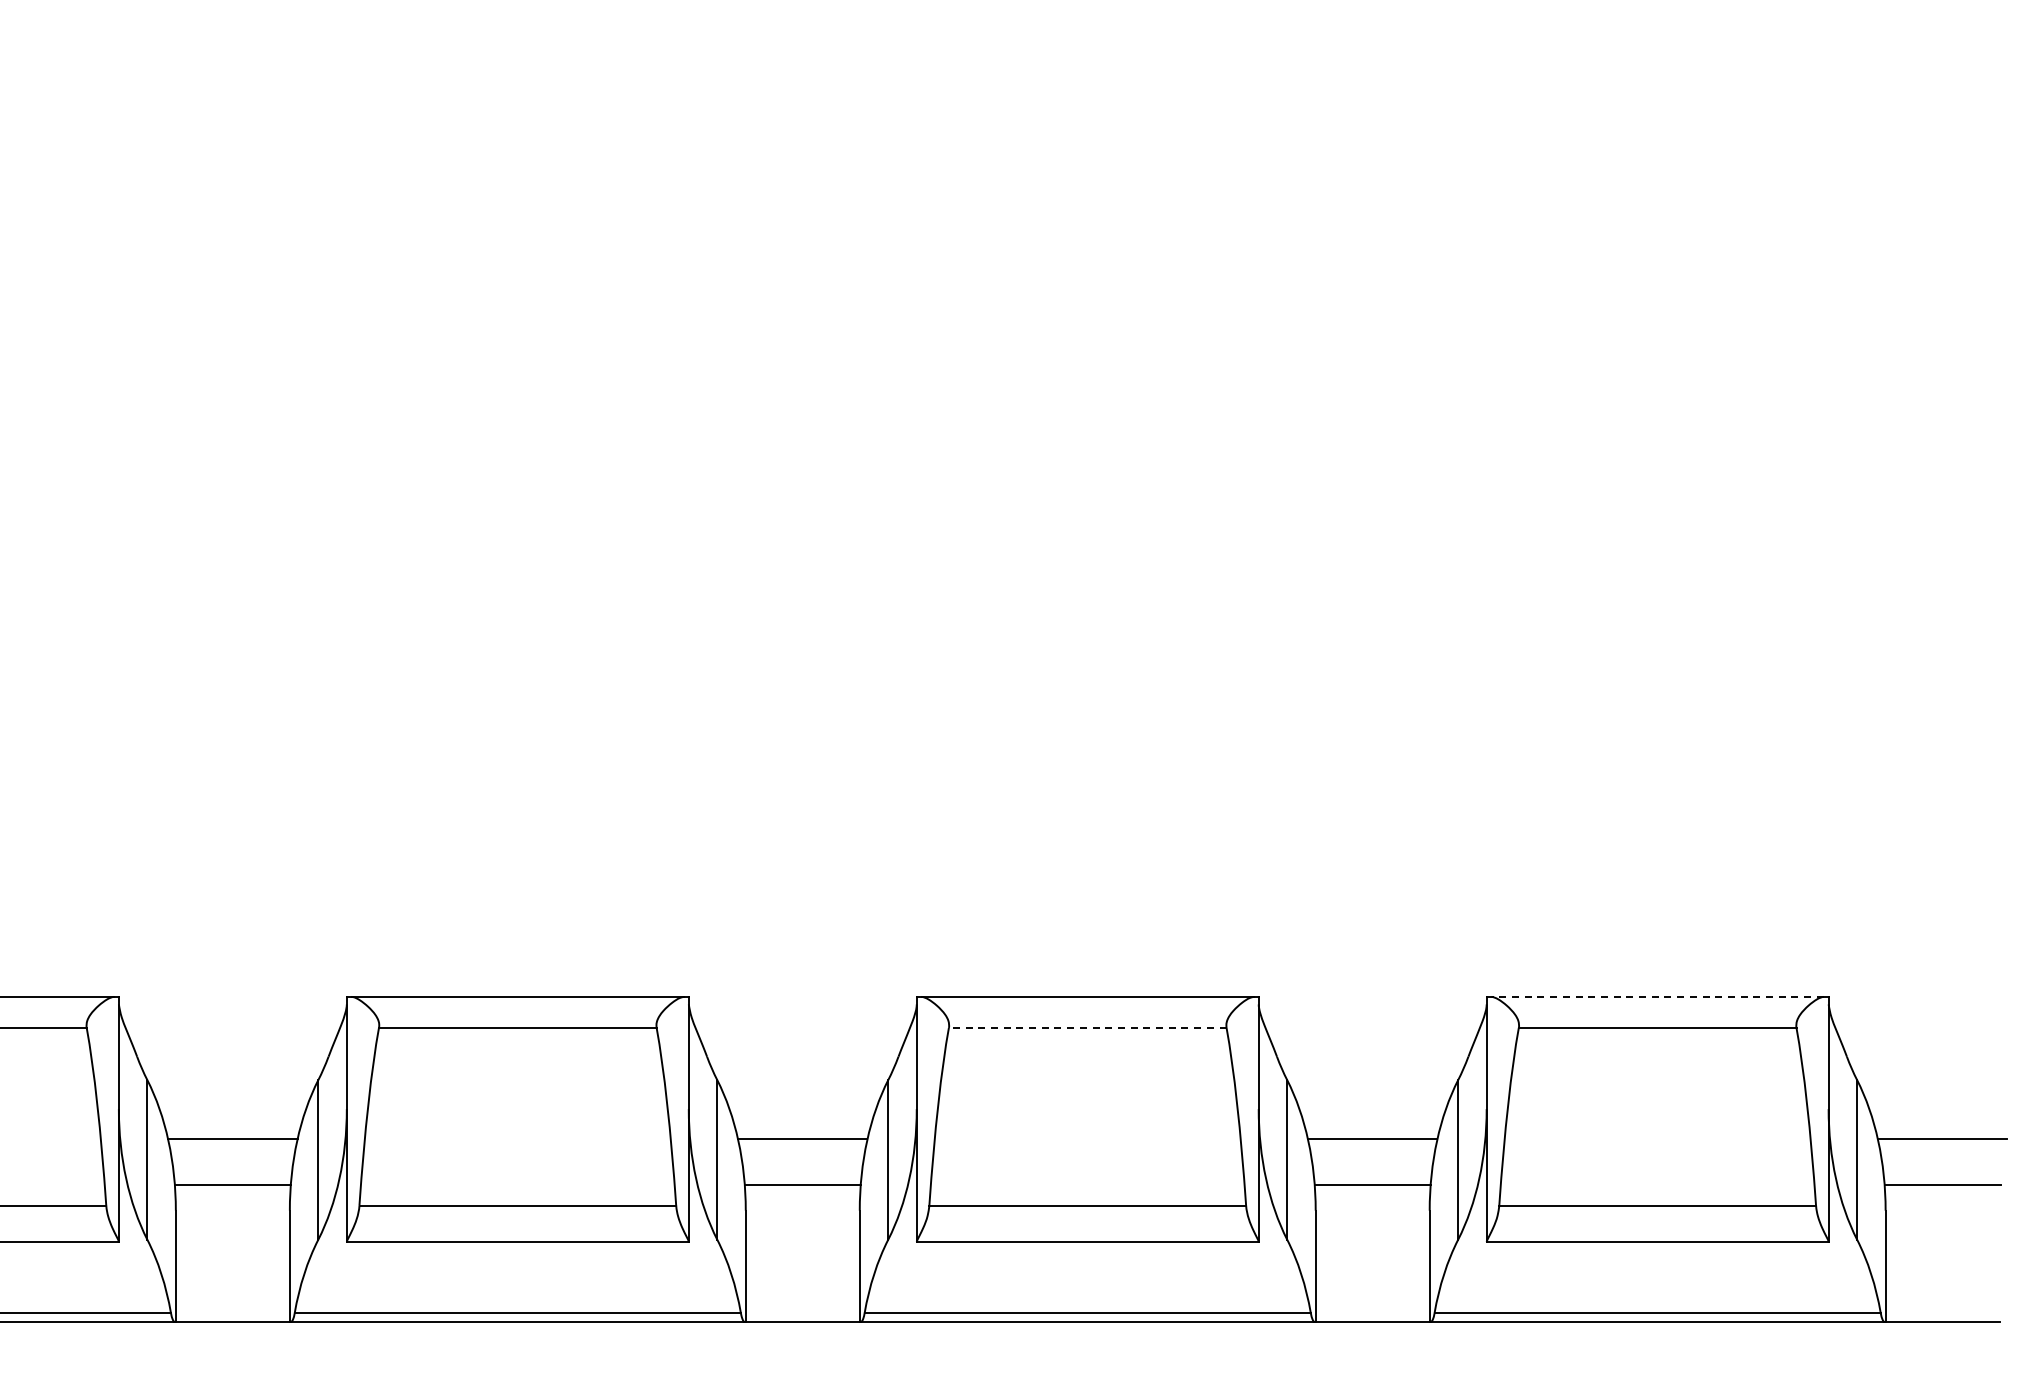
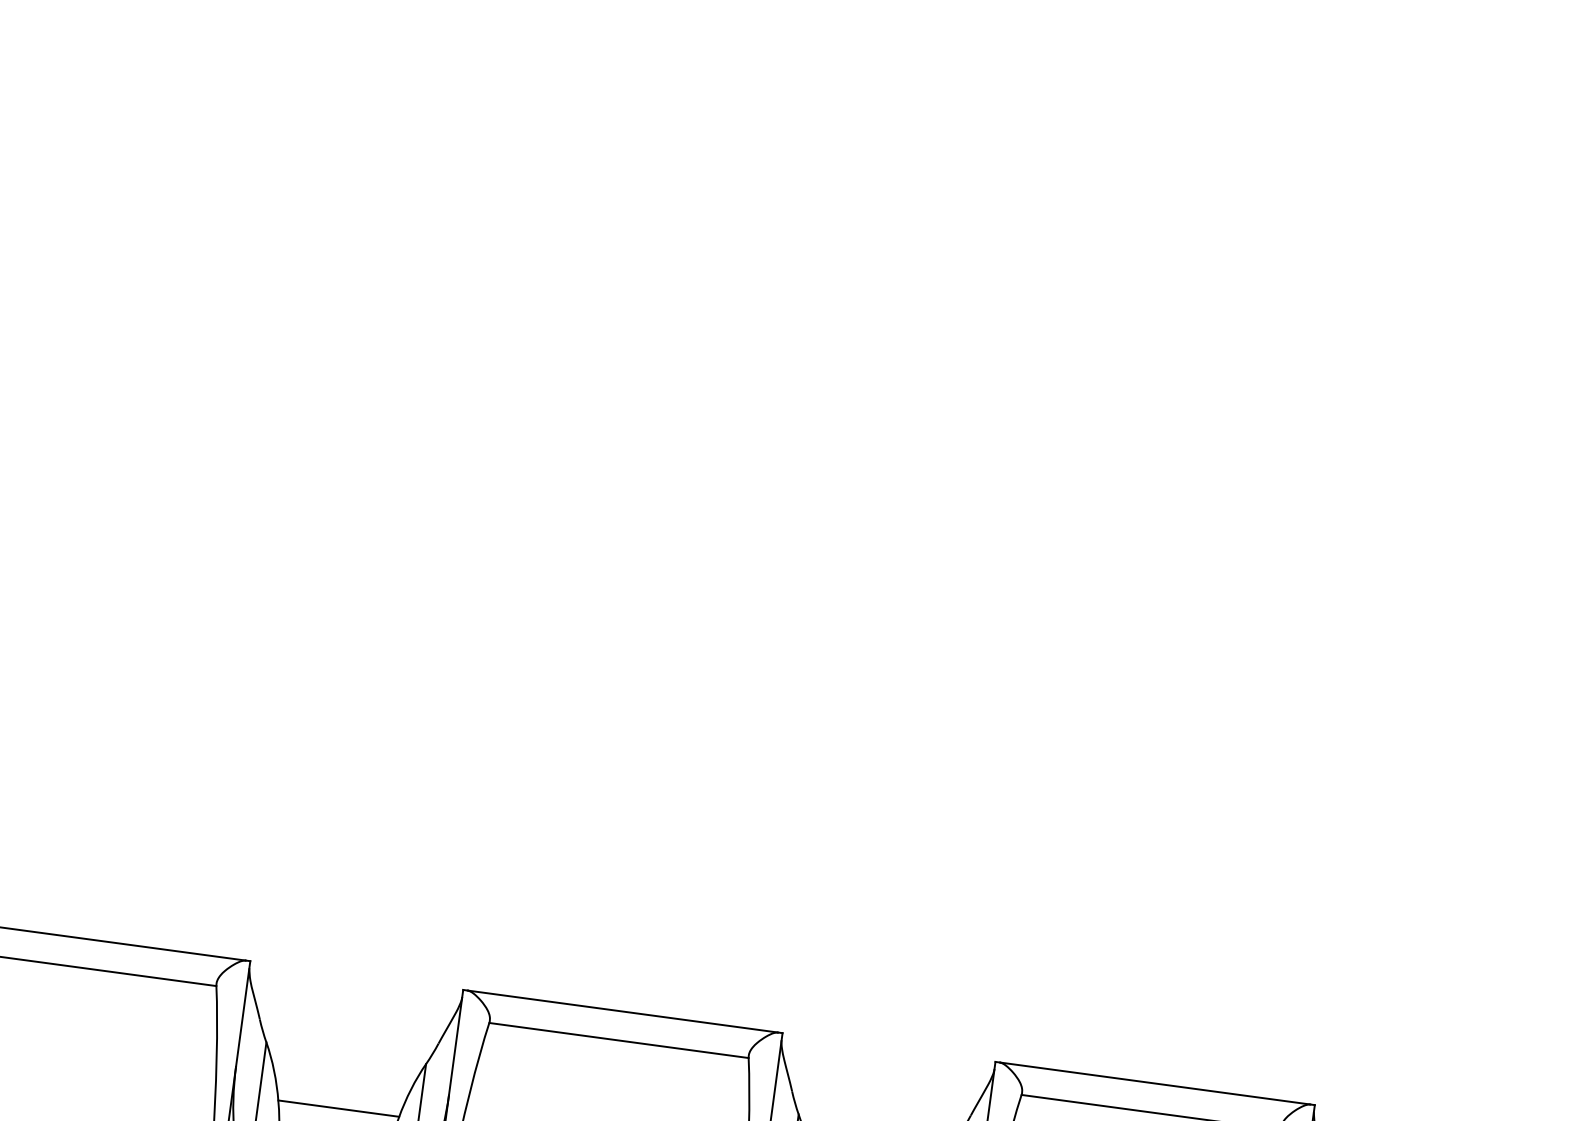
line: (1657, 996) -> (1155, 1083), dashed -> solid
line: (1087, 1027) -> (618, 1040), dashed -> solid

